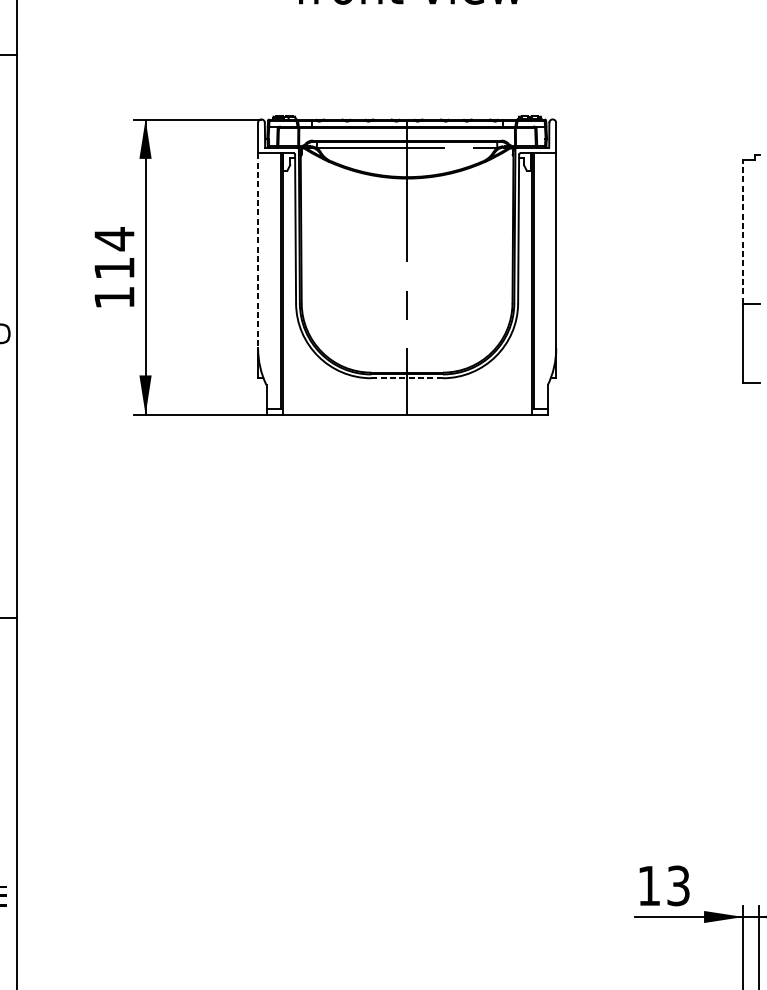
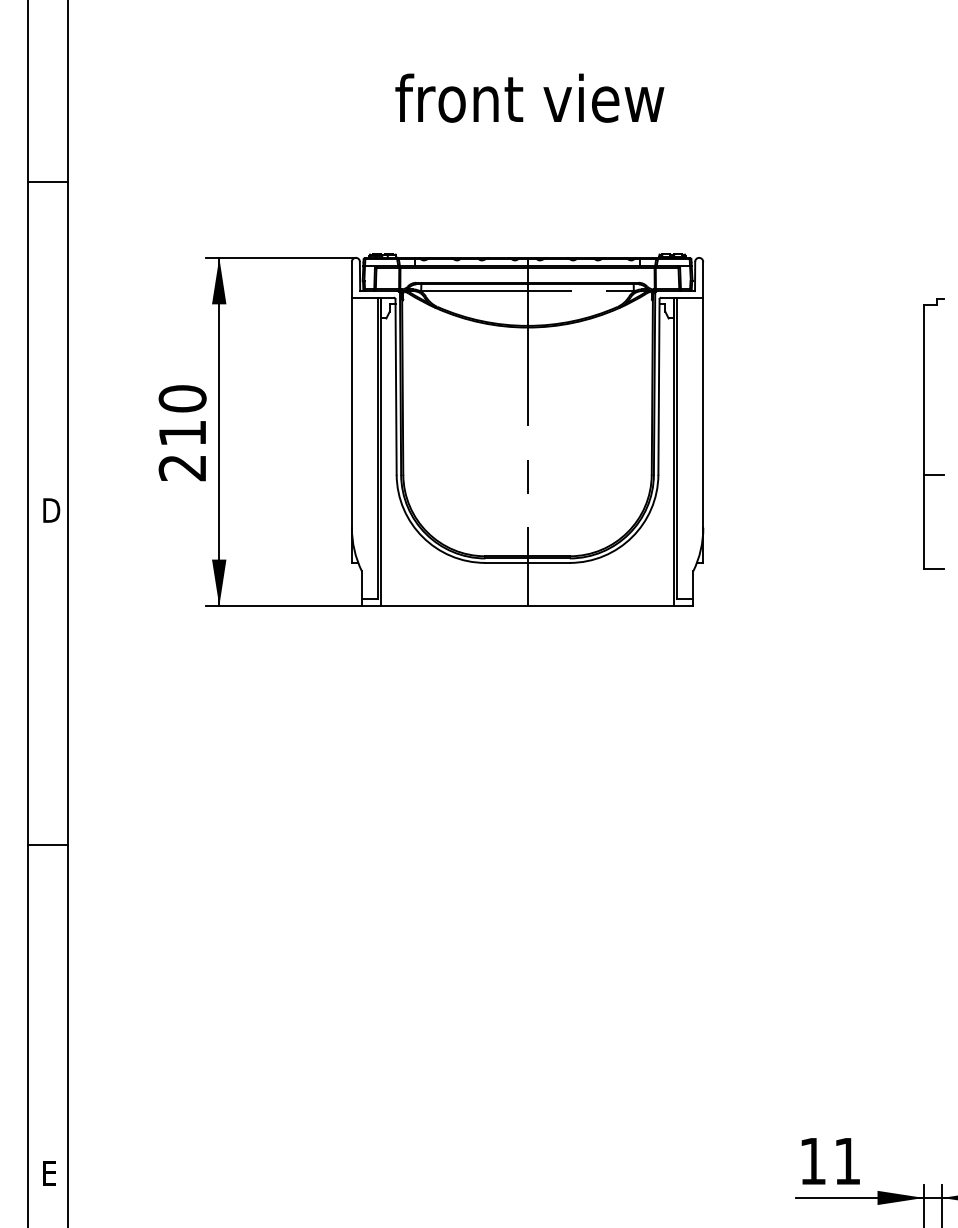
line: (743, 231) -> (923, 390), dashed -> solid
line: (257, 251) -> (351, 413), dashed -> solid
text: (114, 267) -> (182, 432), 114 -> 210
line: (407, 377) -> (528, 562), dashed -> solid
text: (678, 886) -> (847, 1161), 13 -> 11

